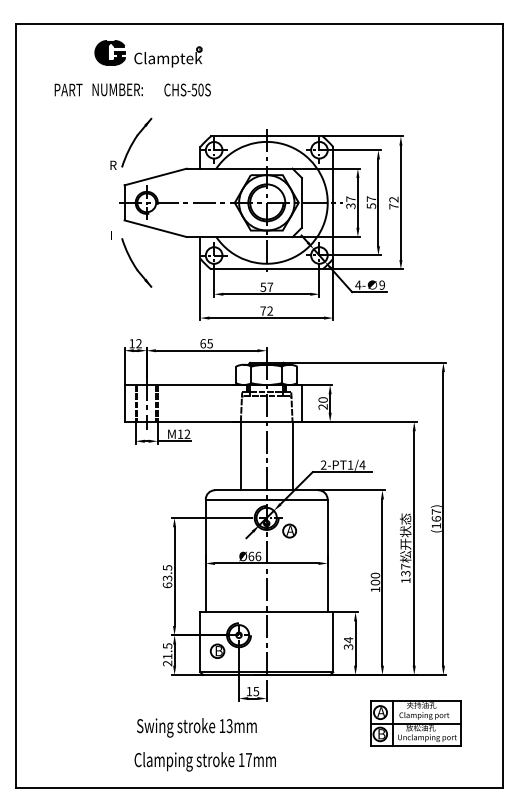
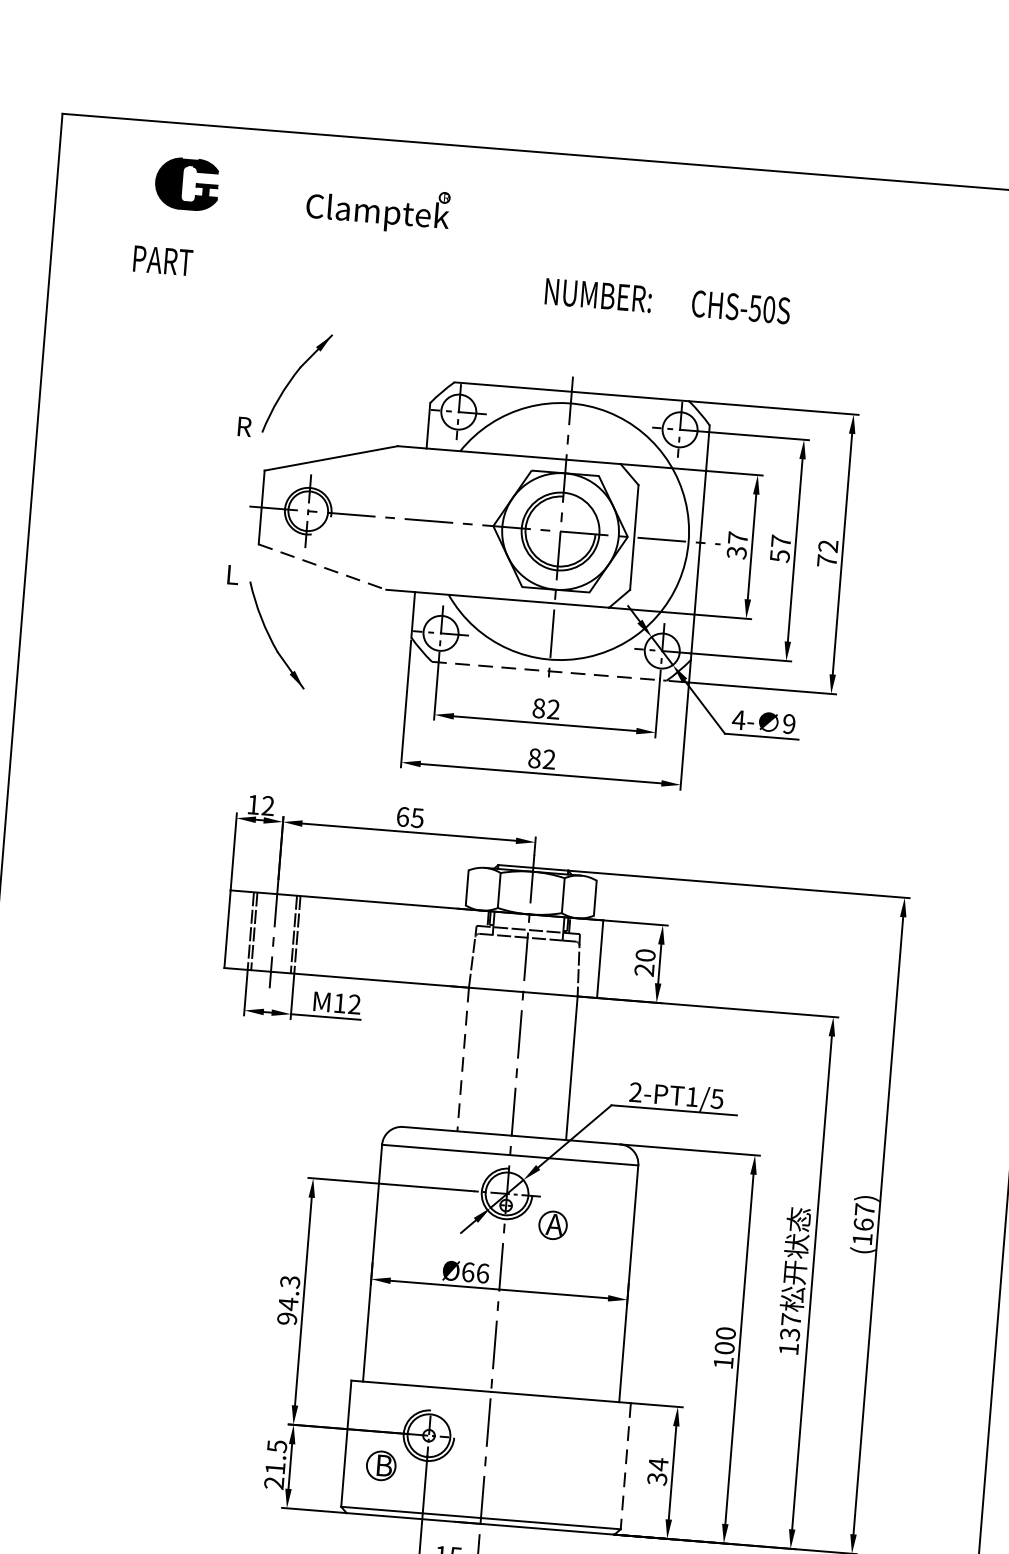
part: (109, 52) -> (185, 183), moved
text: (117, 89) -> (597, 294), moved
text: (187, 89) -> (740, 306), moved
line: (156, 228) -> (324, 566), solid -> dashed
line: (266, 269) -> (548, 671), solid -> dashed
text: (266, 286) -> (545, 707), 57 -> 82
text: (263, 310) -> (535, 757), 72 -> 82
line: (240, 456) -> (462, 1060), solid -> dashed
text: (362, 464) -> (717, 1097), 2-PT1/4 -> 2-PT1/5
text: (167, 576) -> (288, 1300), 63.5 -> 94.3
line: (333, 642) -> (626, 1466), solid -> dashed

